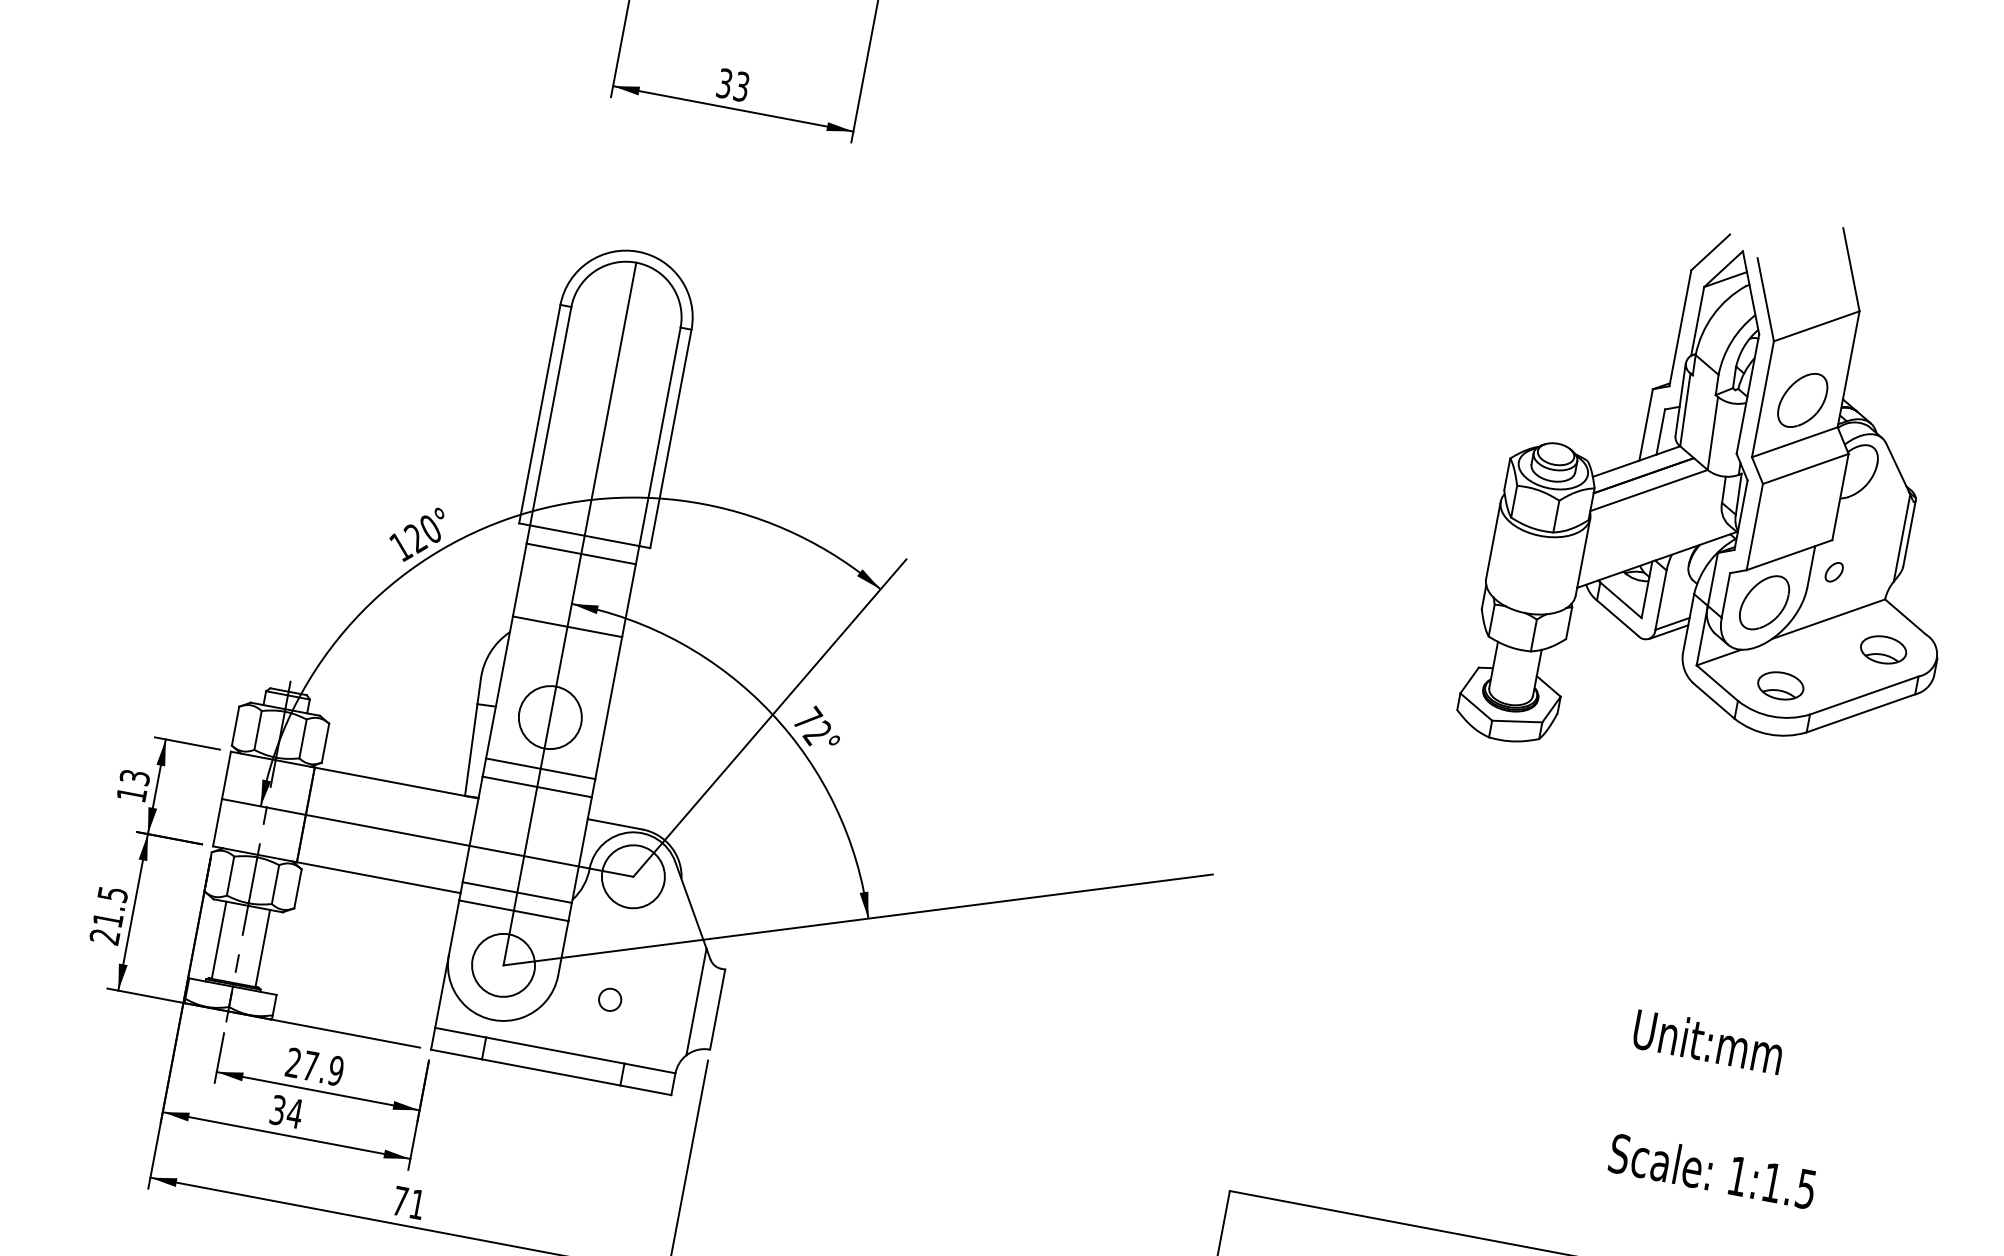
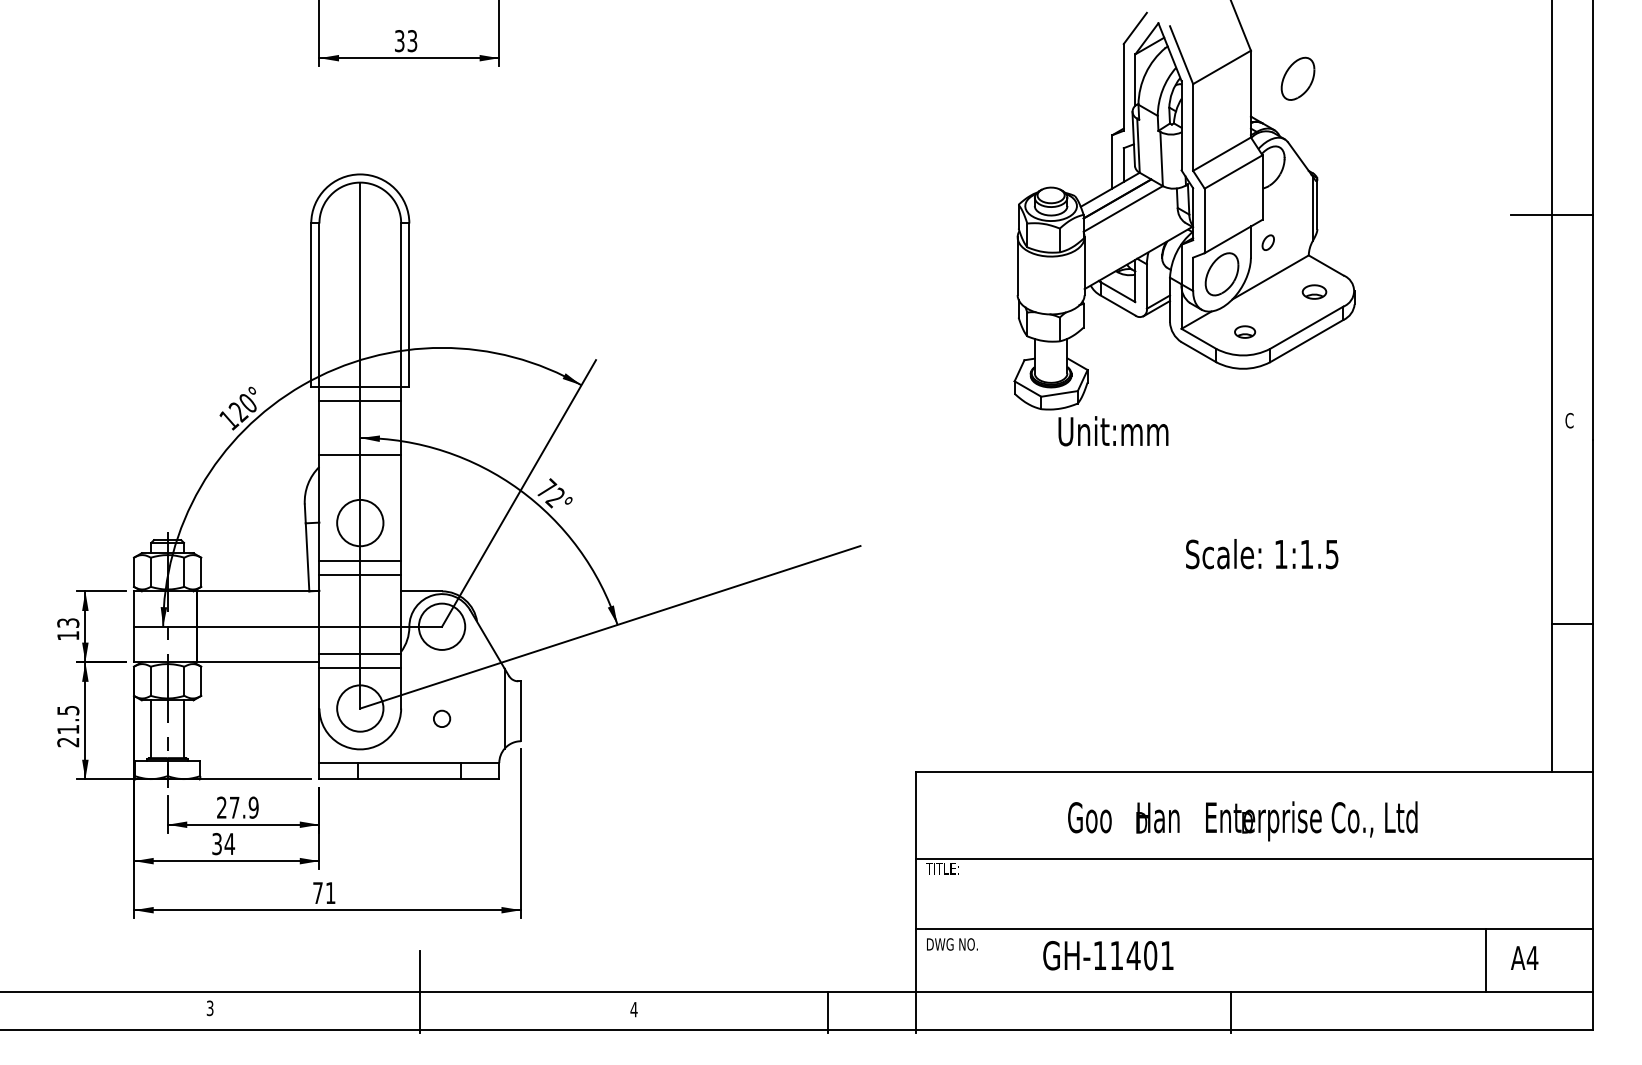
part: (1802, 399) -> (1297, 78), moved
part: (1883, 649) -> (1314, 291), size x0.7
part: (1780, 684) -> (1244, 331), size x0.6
text: (1708, 1042) -> (1113, 431), moved
text: (1712, 1171) -> (1262, 554), moved

